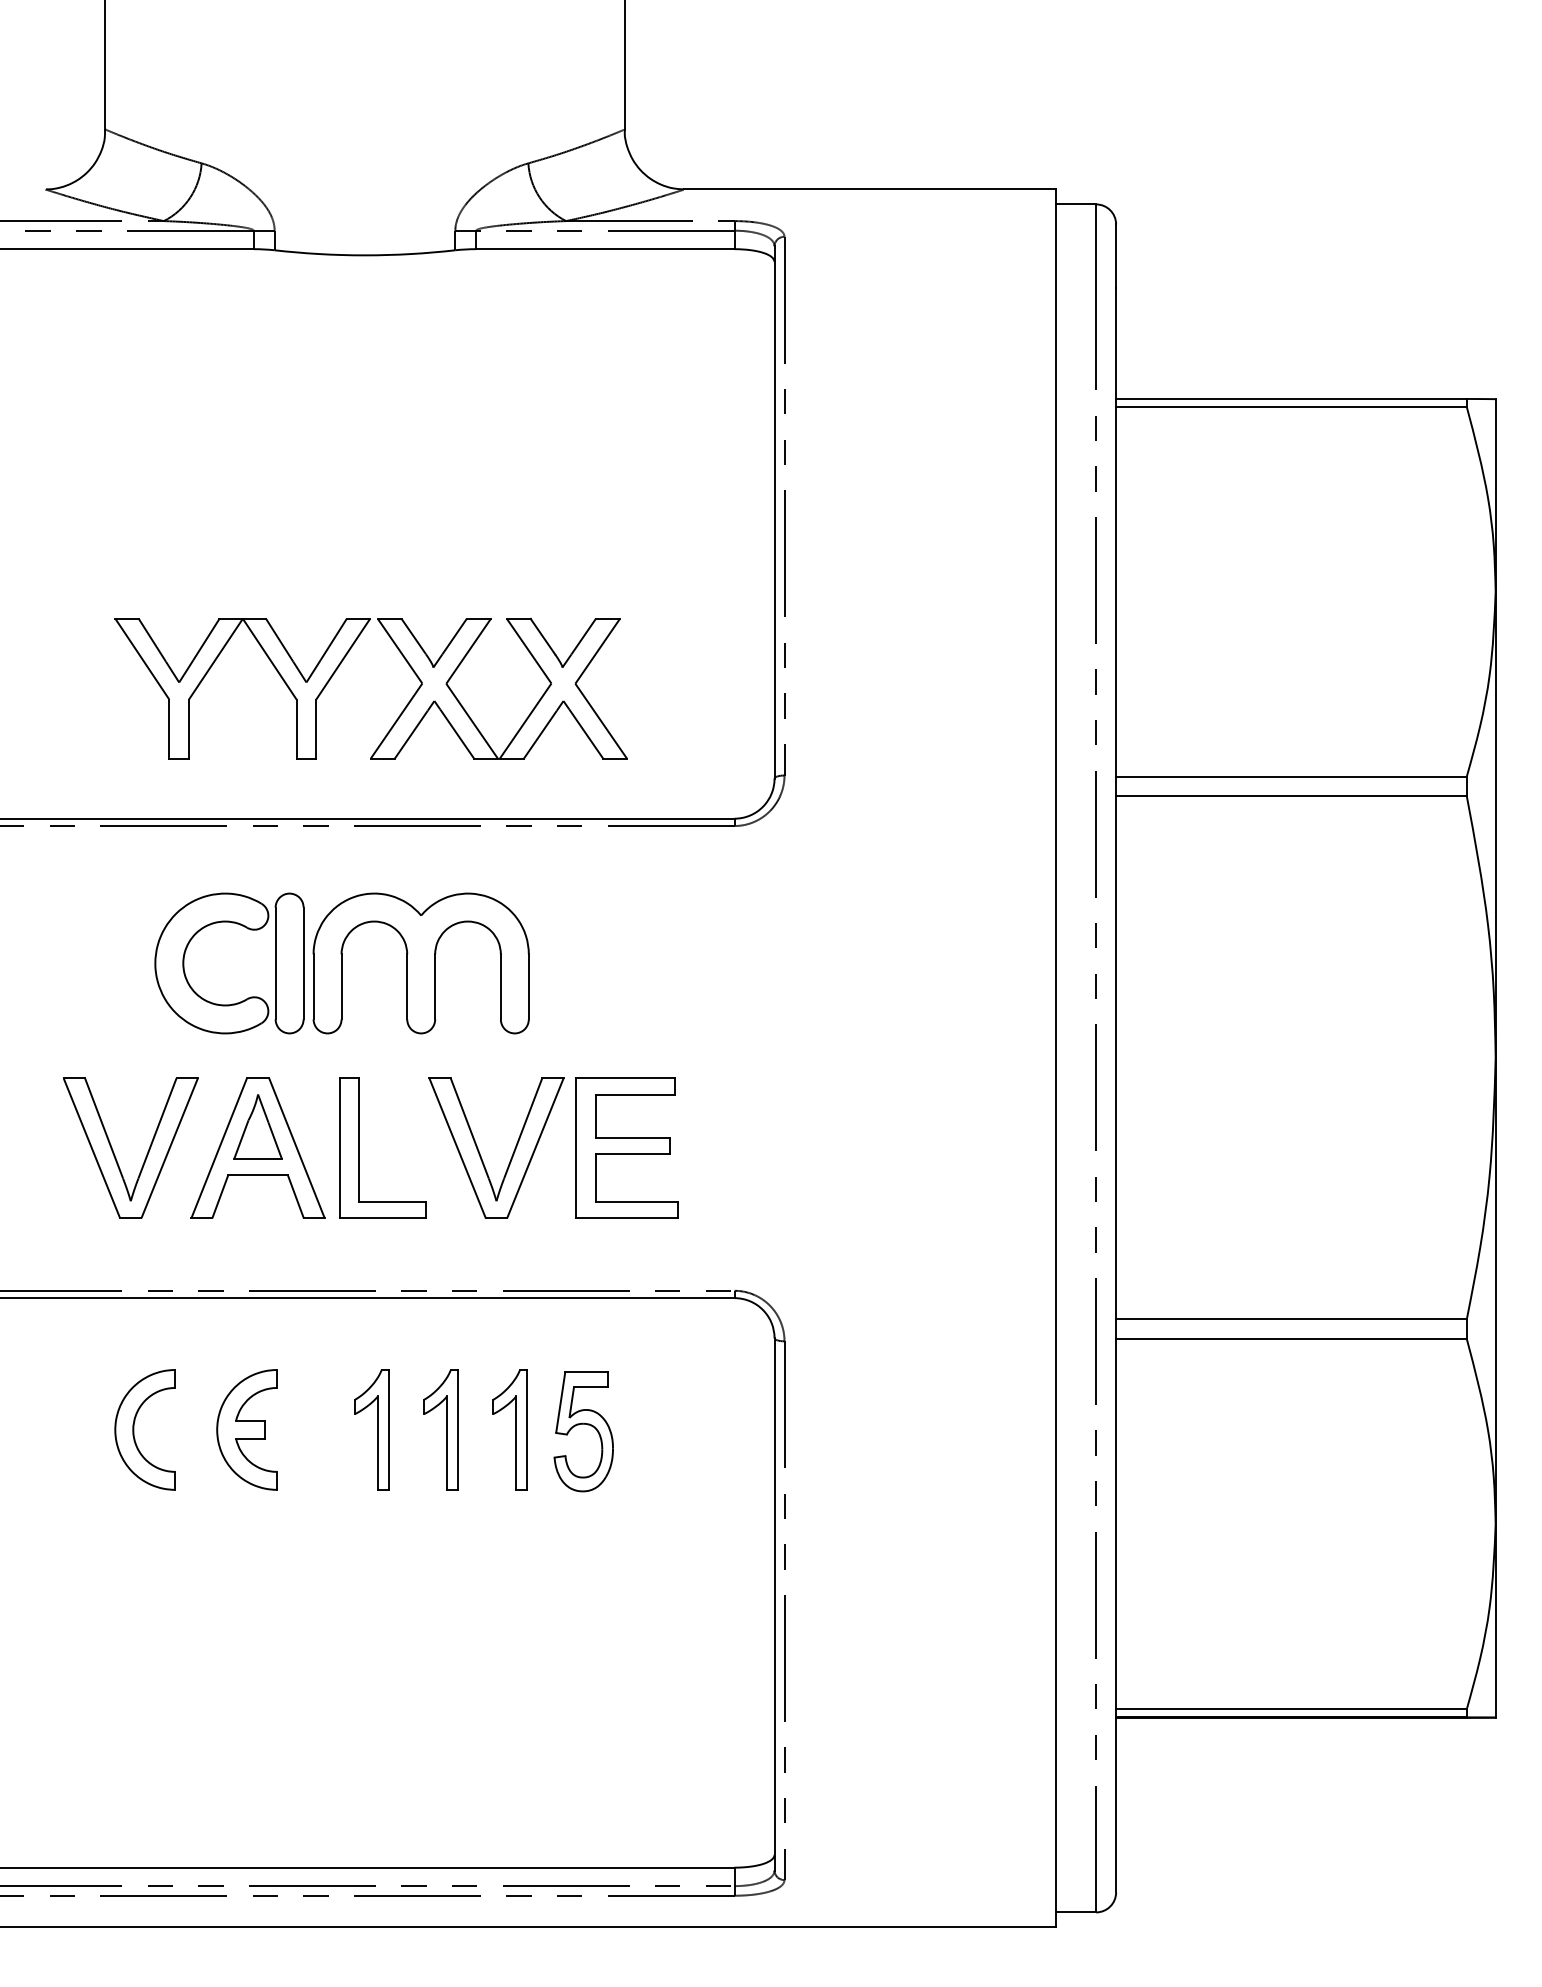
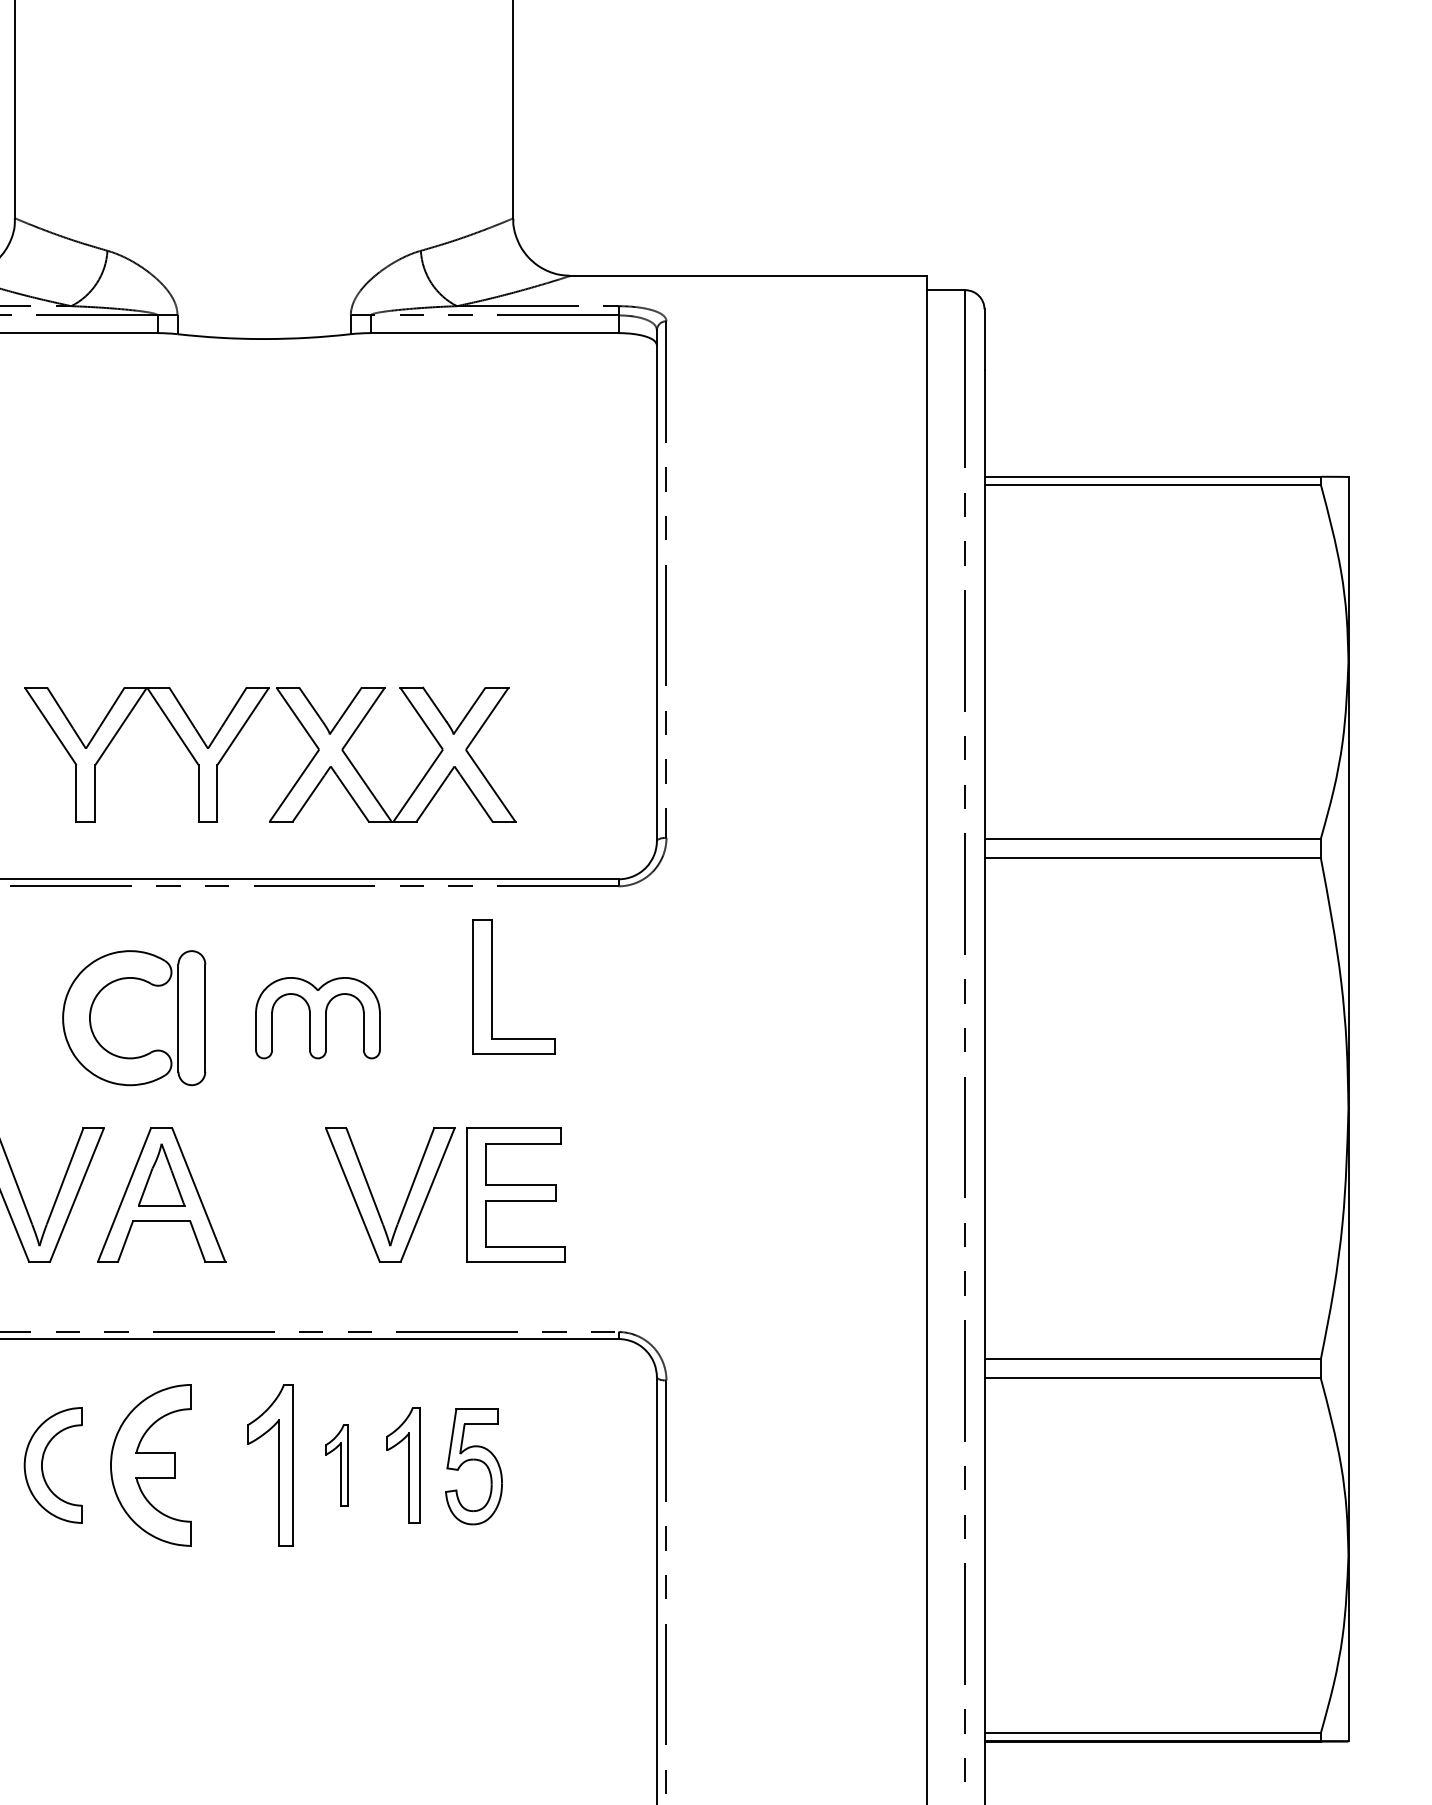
part: (420, 963) -> (317, 1018), size x0.6
part: (359, 1147) -> (491, 986), moved
part: (246, 1429) -> (150, 1465), size x1.4
part: (371, 1429) -> (270, 1465), size x1.4
part: (440, 1429) -> (336, 1465), size x0.7

